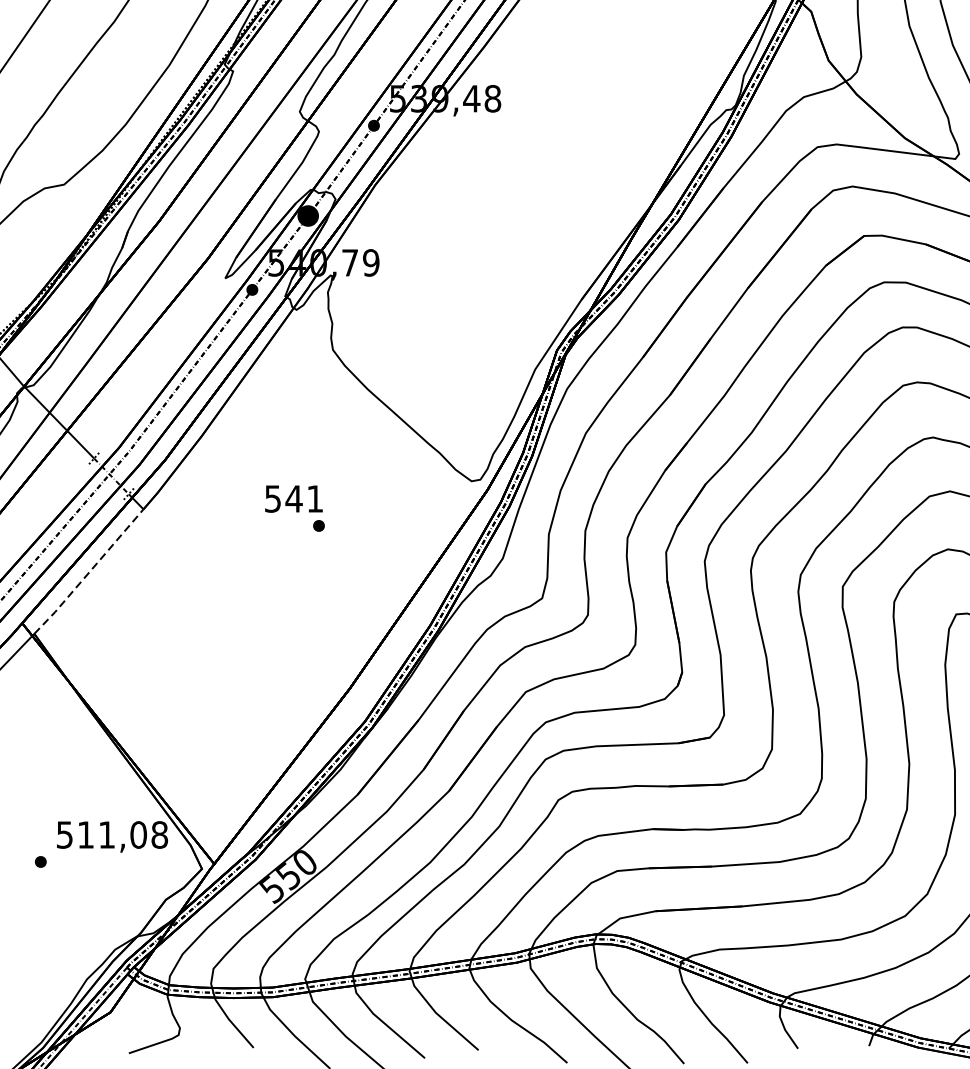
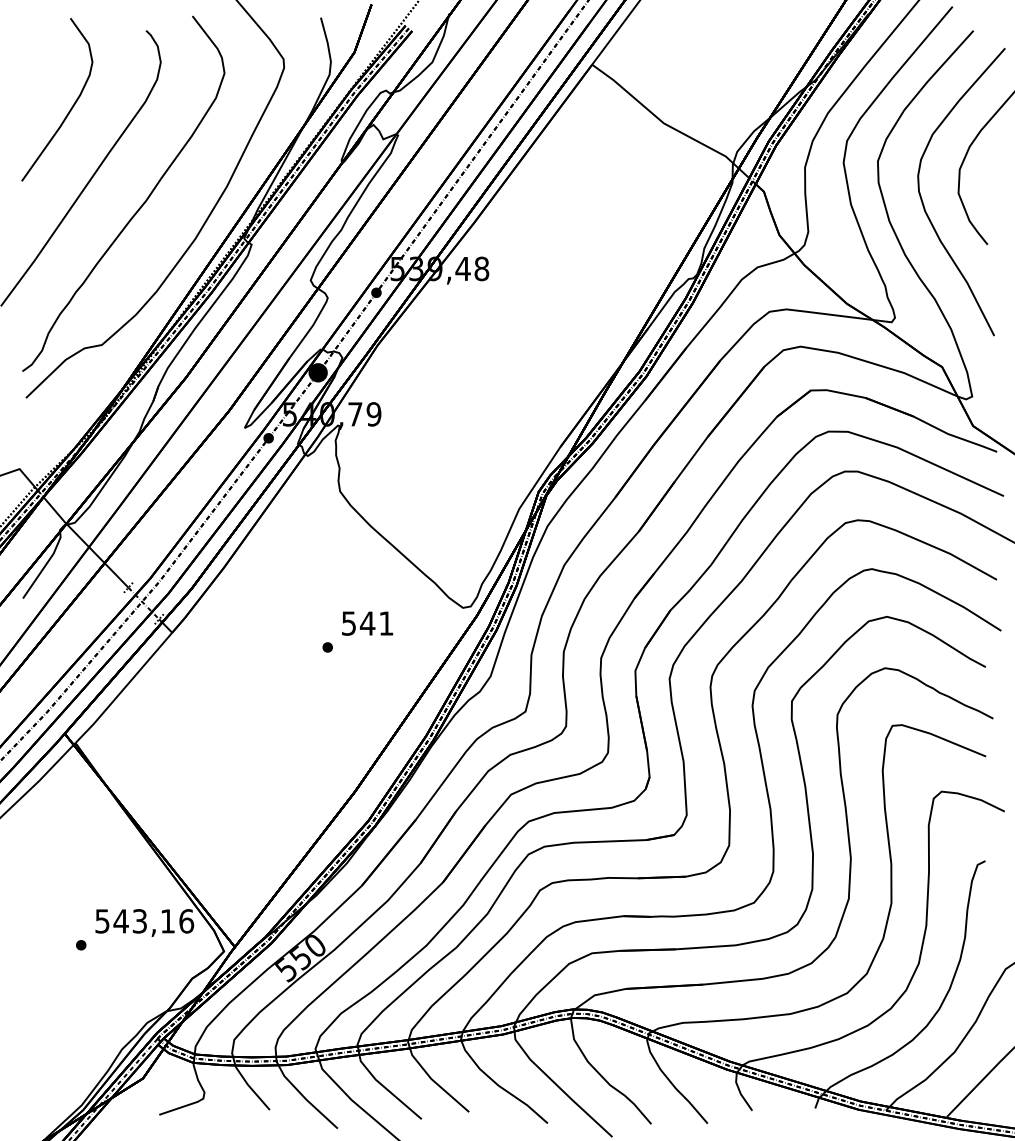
text: (293, 498) -> (367, 623), moved
line: (89, 572) -> (124, 688), dashed -> solid
text: (122, 835) -> (153, 921), 511,08 -> 543,16

